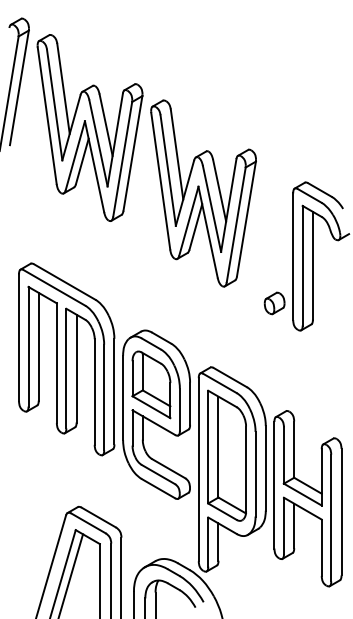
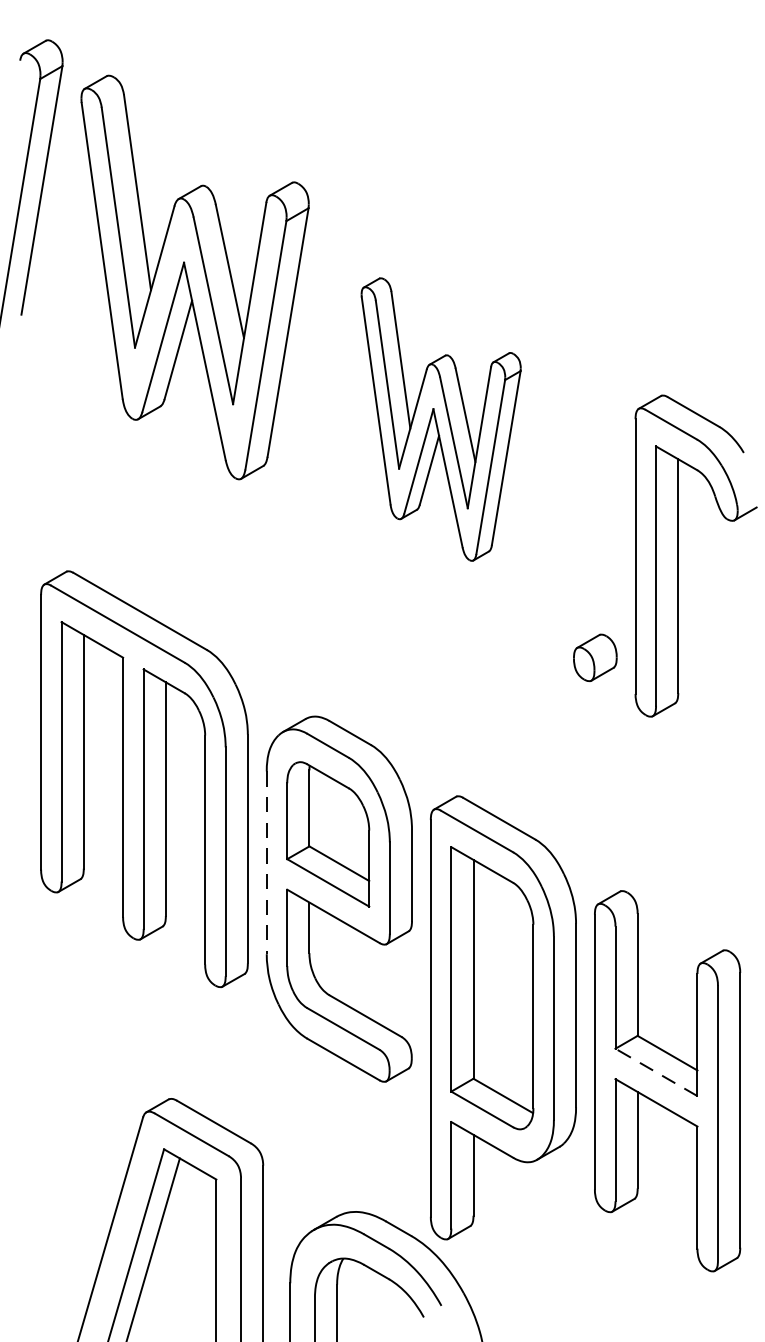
part: (203, 193) -> (441, 419), size x0.7
line: (123, 398) -> (267, 863), solid -> dashed
line: (302, 494) -> (655, 1072), solid -> dashed

